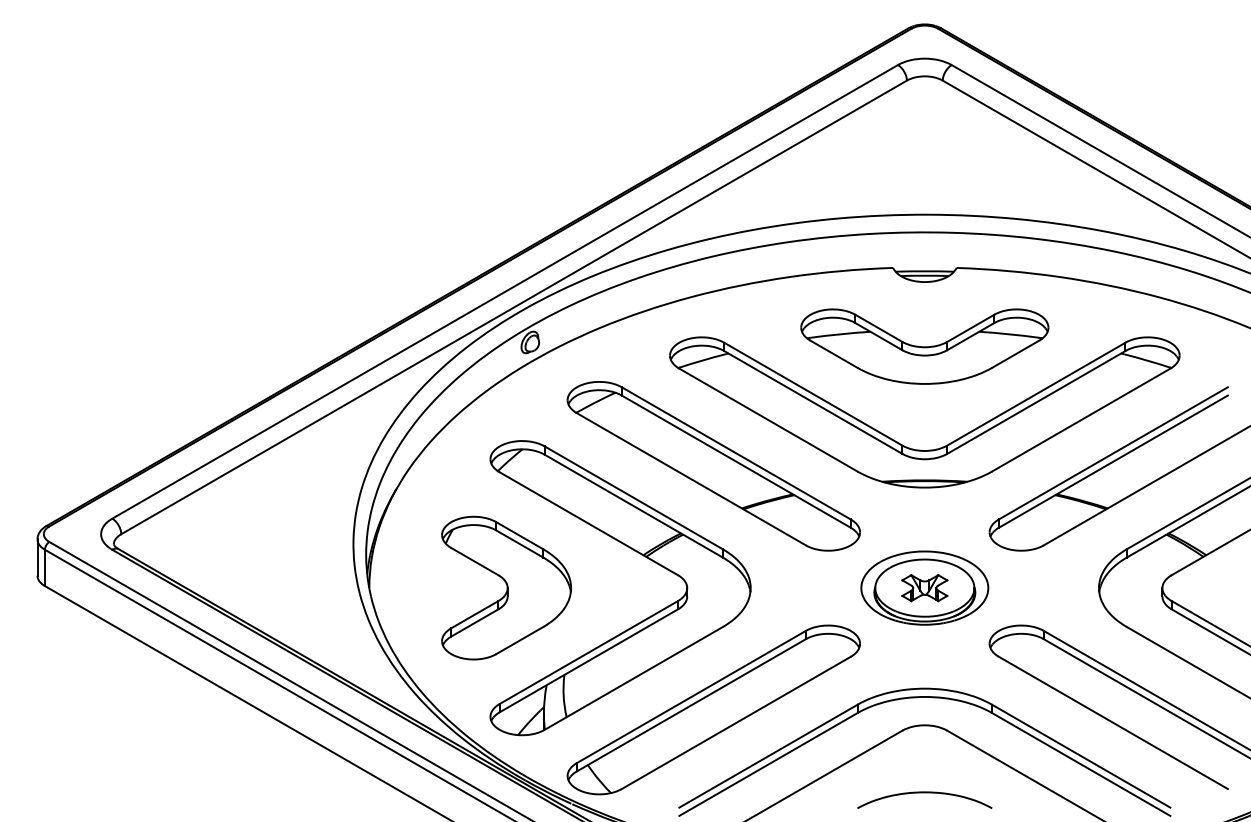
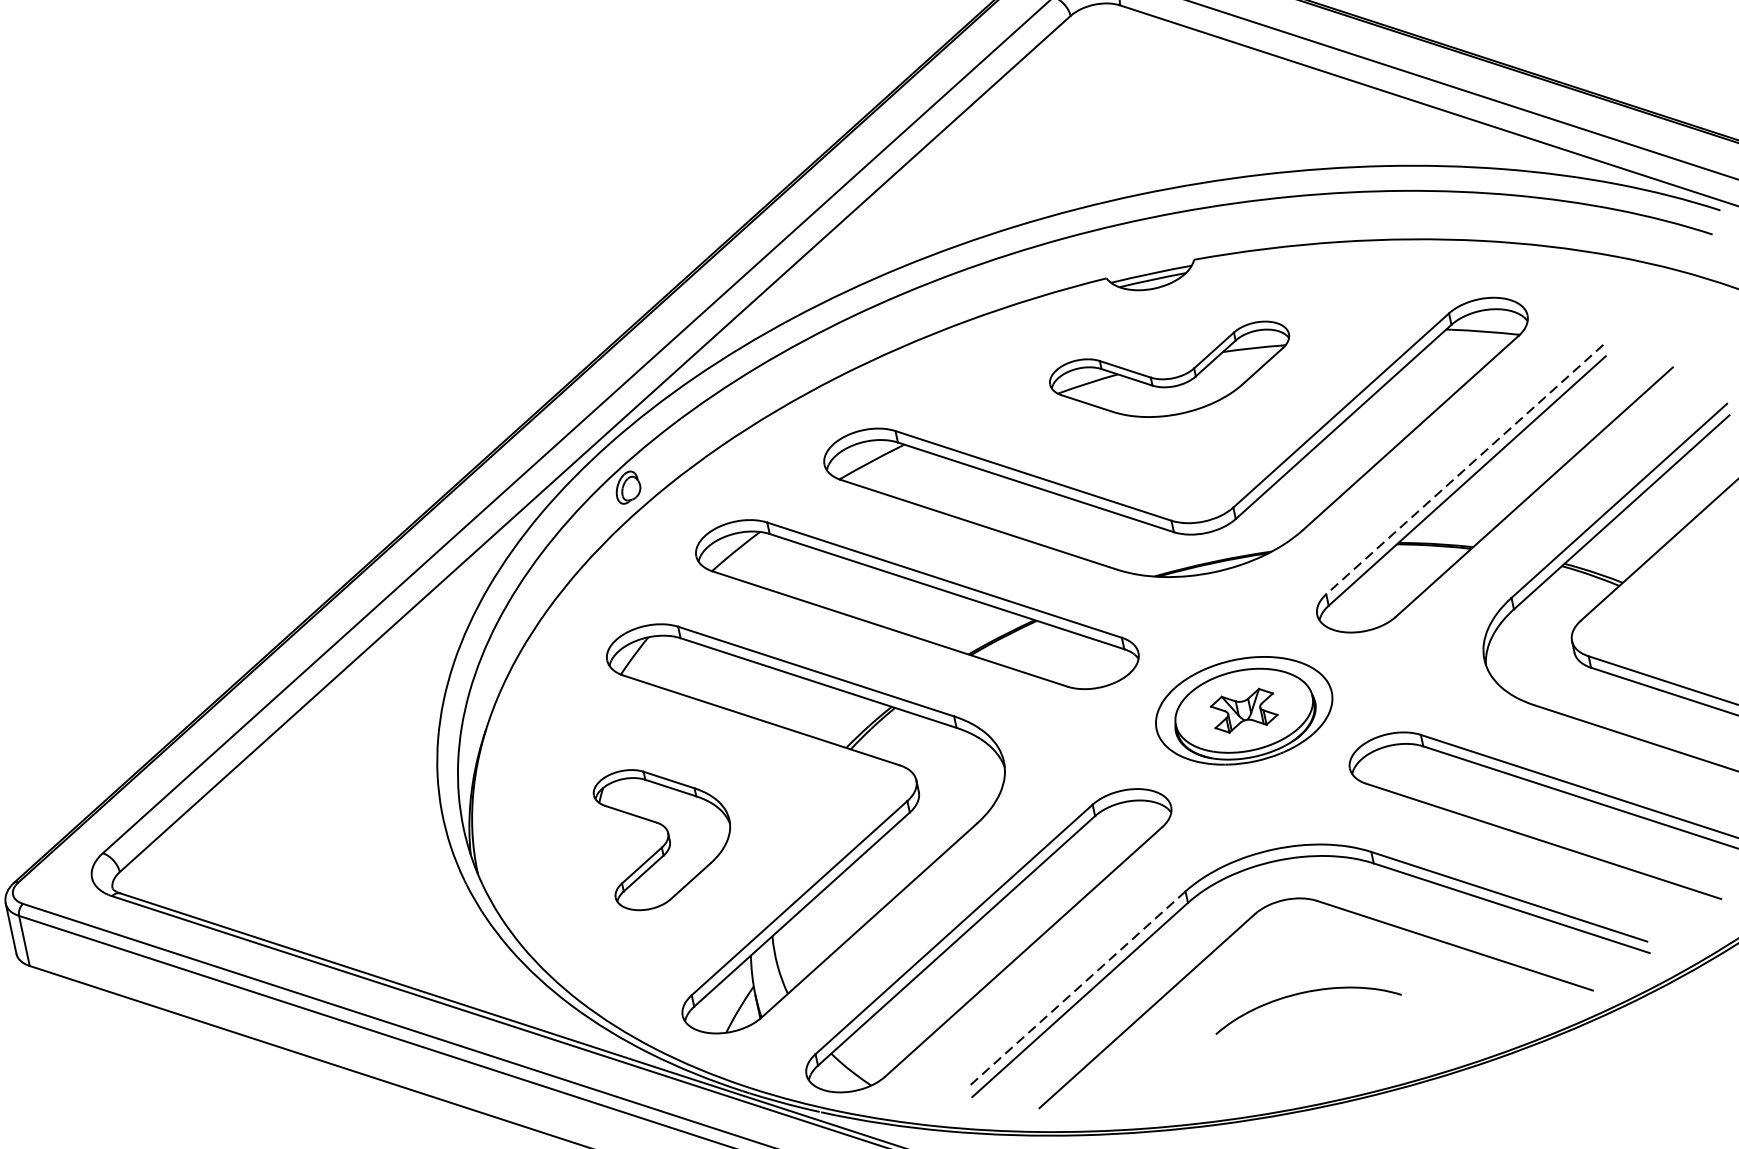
part: (924, 346) -> (1172, 377), size x0.7
line: (1112, 453) -> (1463, 470), solid -> dashed
part: (506, 587) -> (666, 832), size x0.7
line: (768, 756) -> (1077, 988), solid -> dashed

